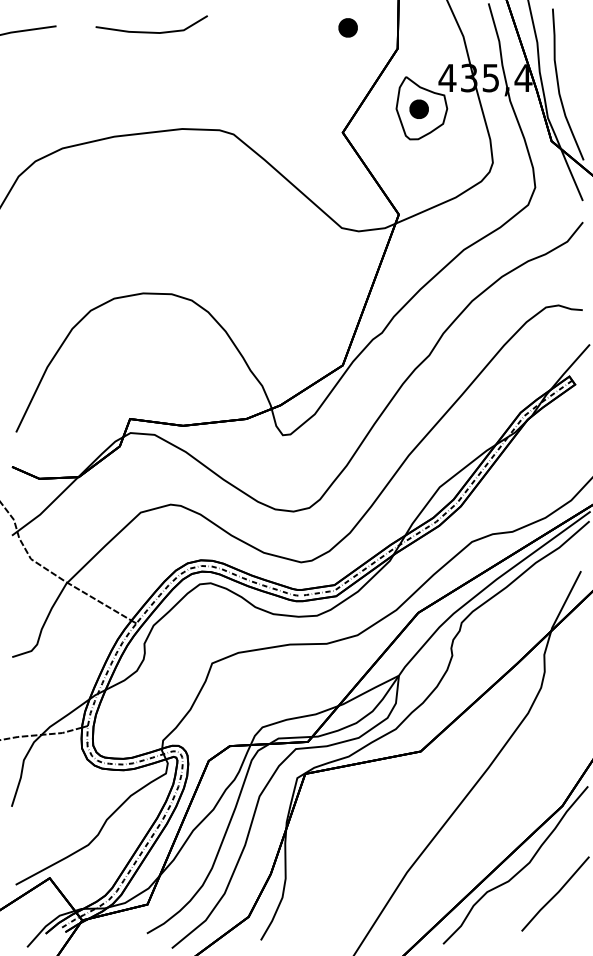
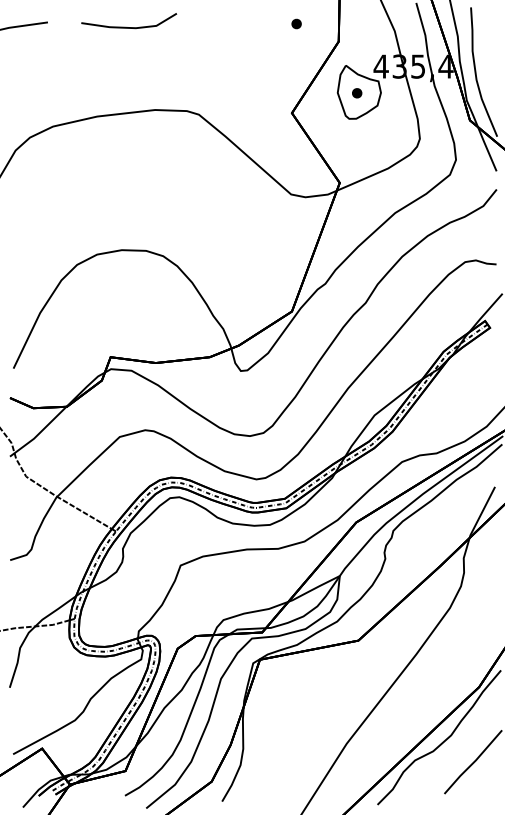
part: (348, 28) -> (296, 24), size x0.62
part: (419, 109) -> (357, 93), size x0.62

